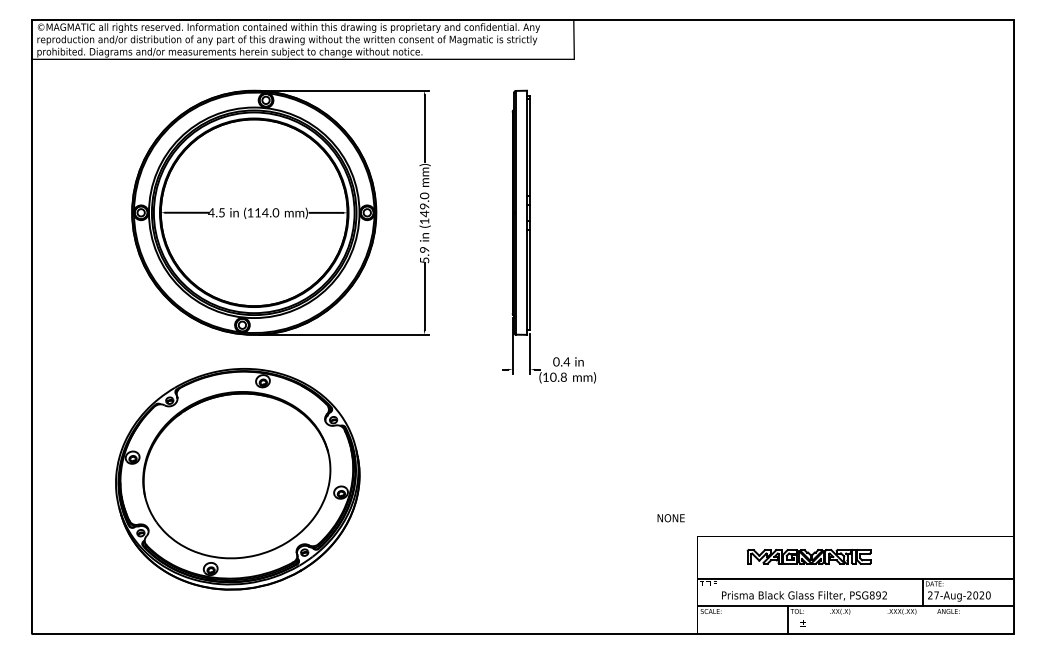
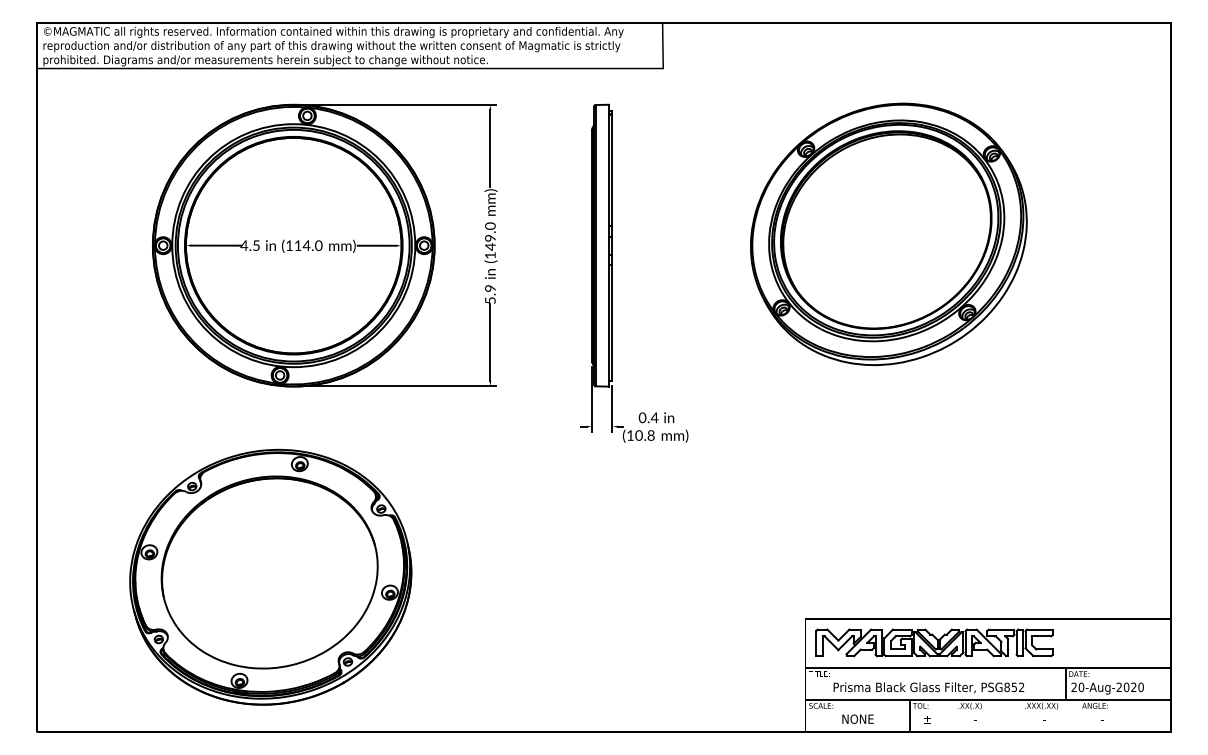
part: (769, 202) -> (888, 233), added
part: (237, 478) -> (270, 576), moved
text: (670, 517) -> (857, 718), moved
part: (809, 556) -> (934, 642), size x1.67
text: (878, 594) -> (1014, 686), PSG892 -> PSG852
text: (936, 595) -> (1081, 687), 27-Aug-2020 -> 20-Aug-2020

